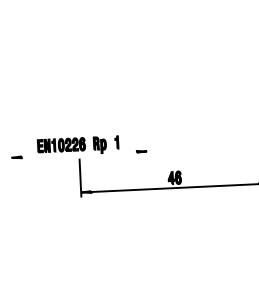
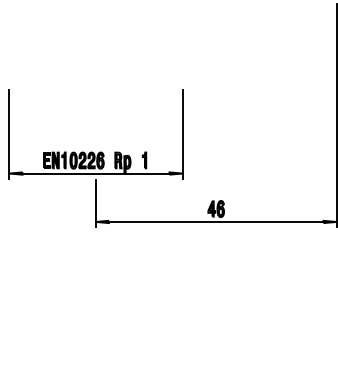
line: (145, 120) -> (182, 133), added
line: (10, 126) -> (9, 133), added
line: (78, 154) -> (95, 173), added

